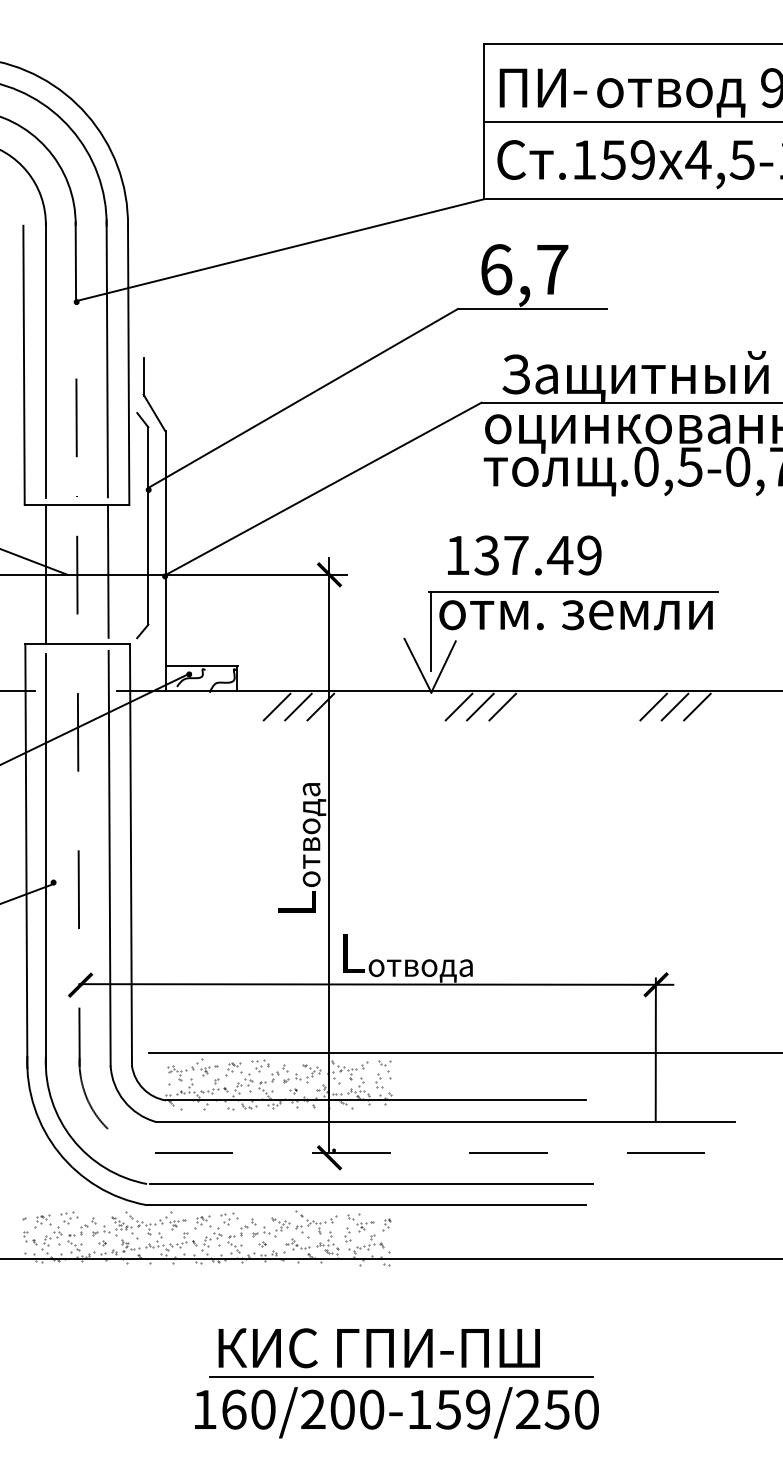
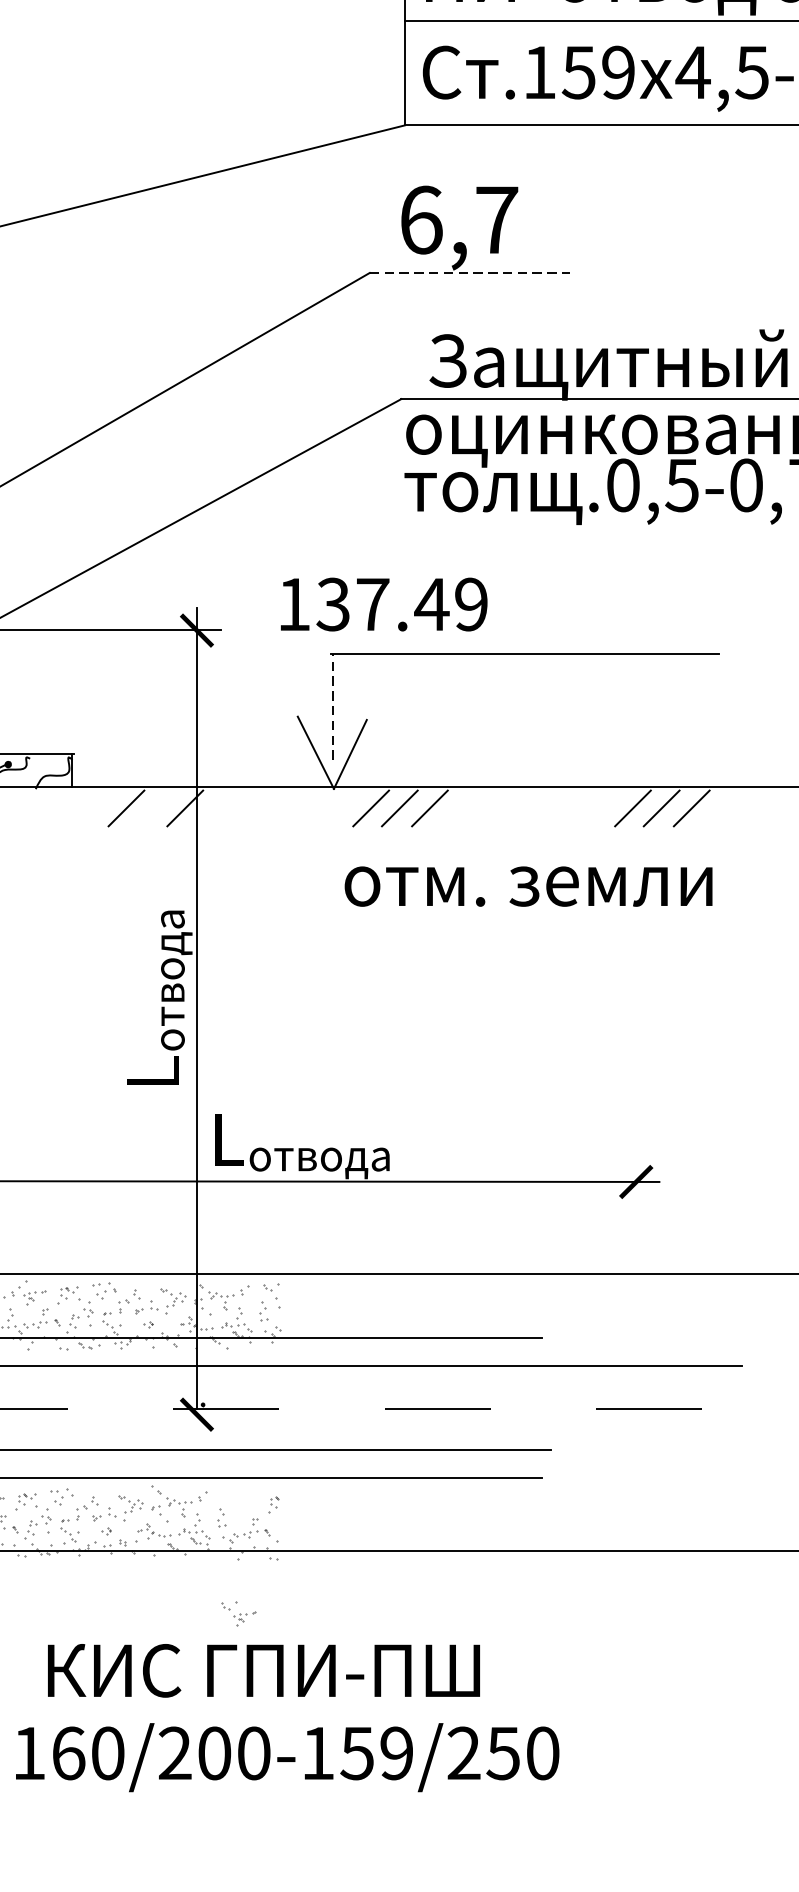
line: (532, 308) -> (469, 272), solid -> dashed
text: (524, 555) -> (383, 604), moved
text: (575, 615) -> (527, 887), moved
line: (430, 631) -> (332, 706), solid -> dashed
line: (298, 706) -> (155, 807), removed
line: (655, 1049) -> (635, 1268), removed
part: (360, 1222) -> (238, 1613), moved
line: (401, 1376) -> (293, 1708), removed

